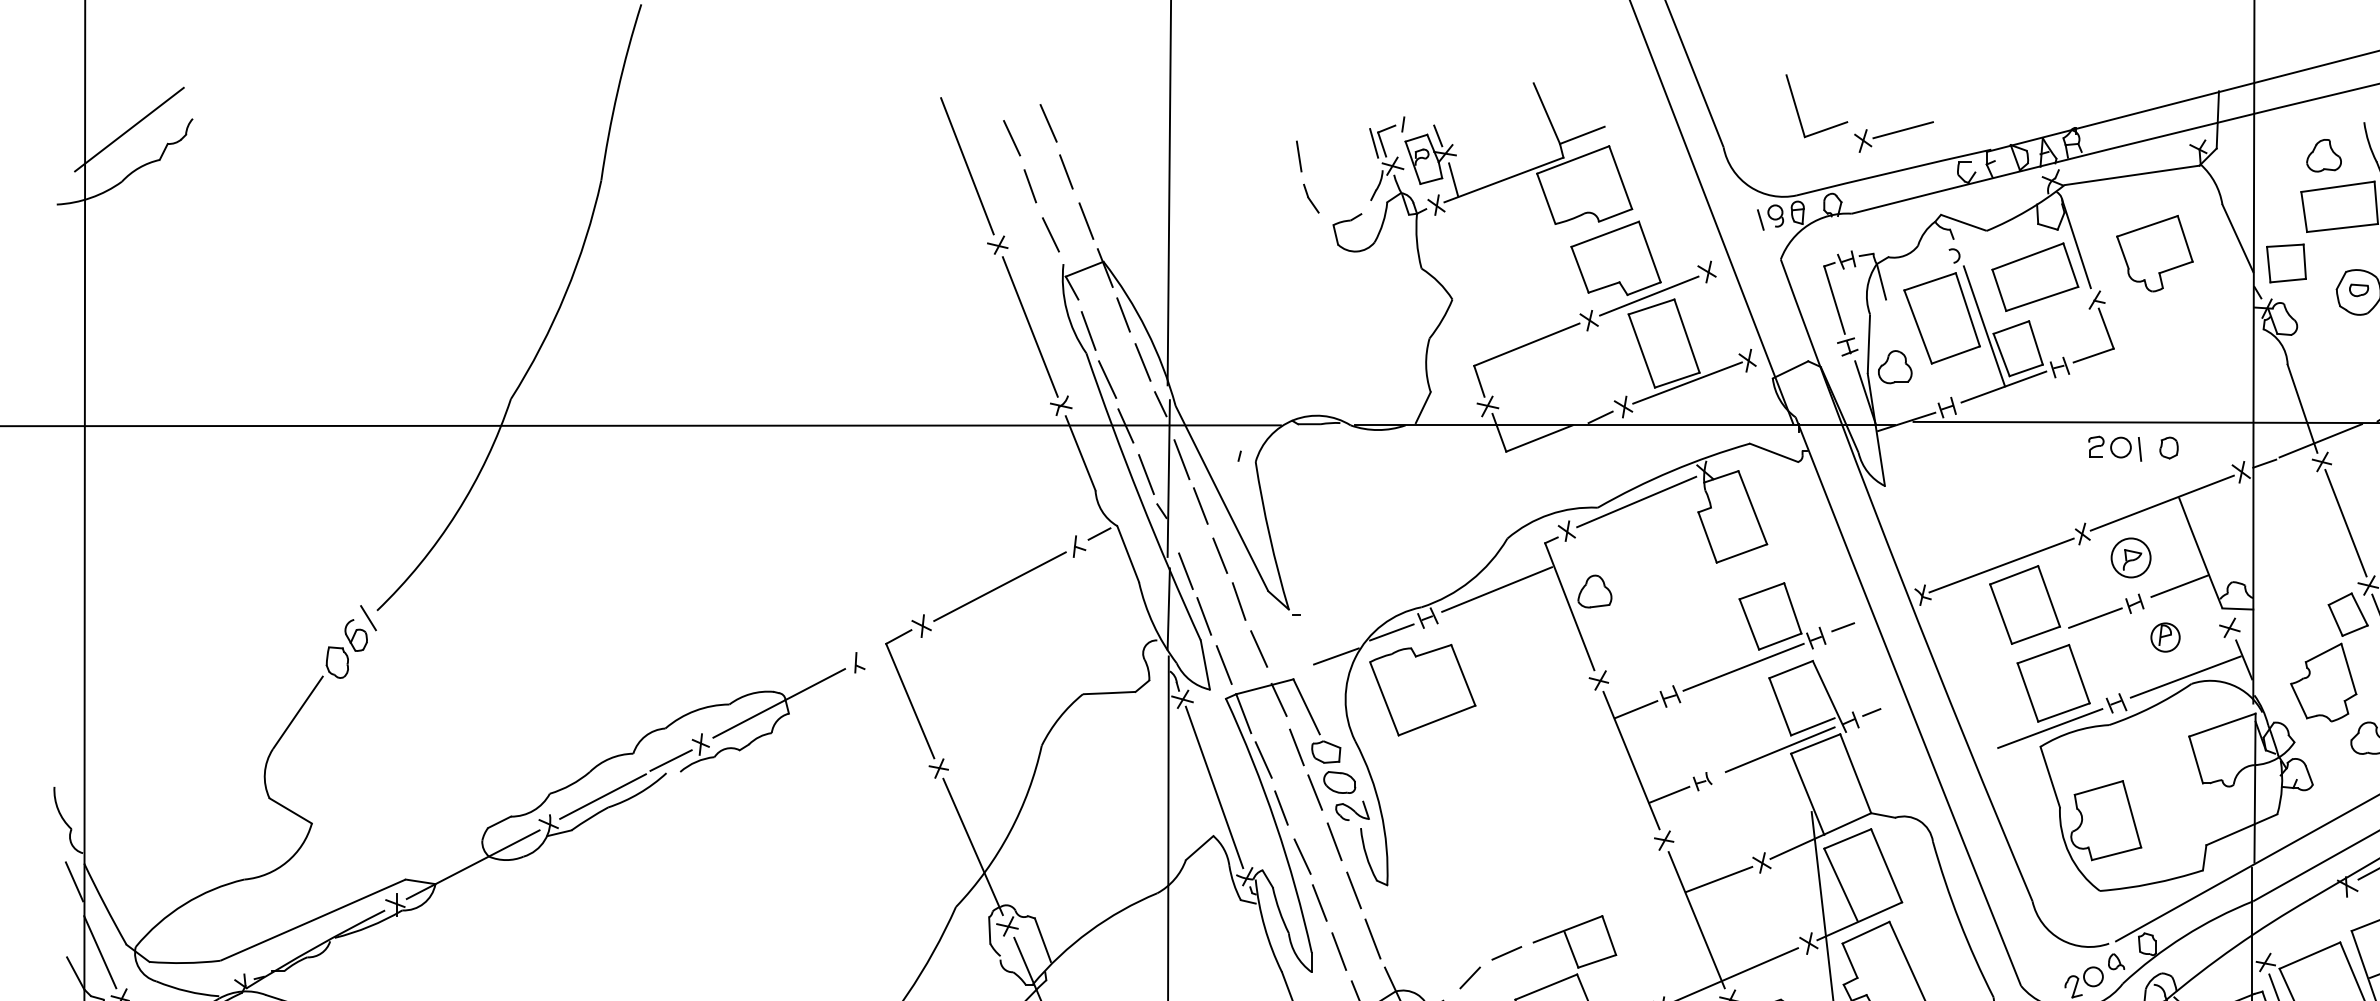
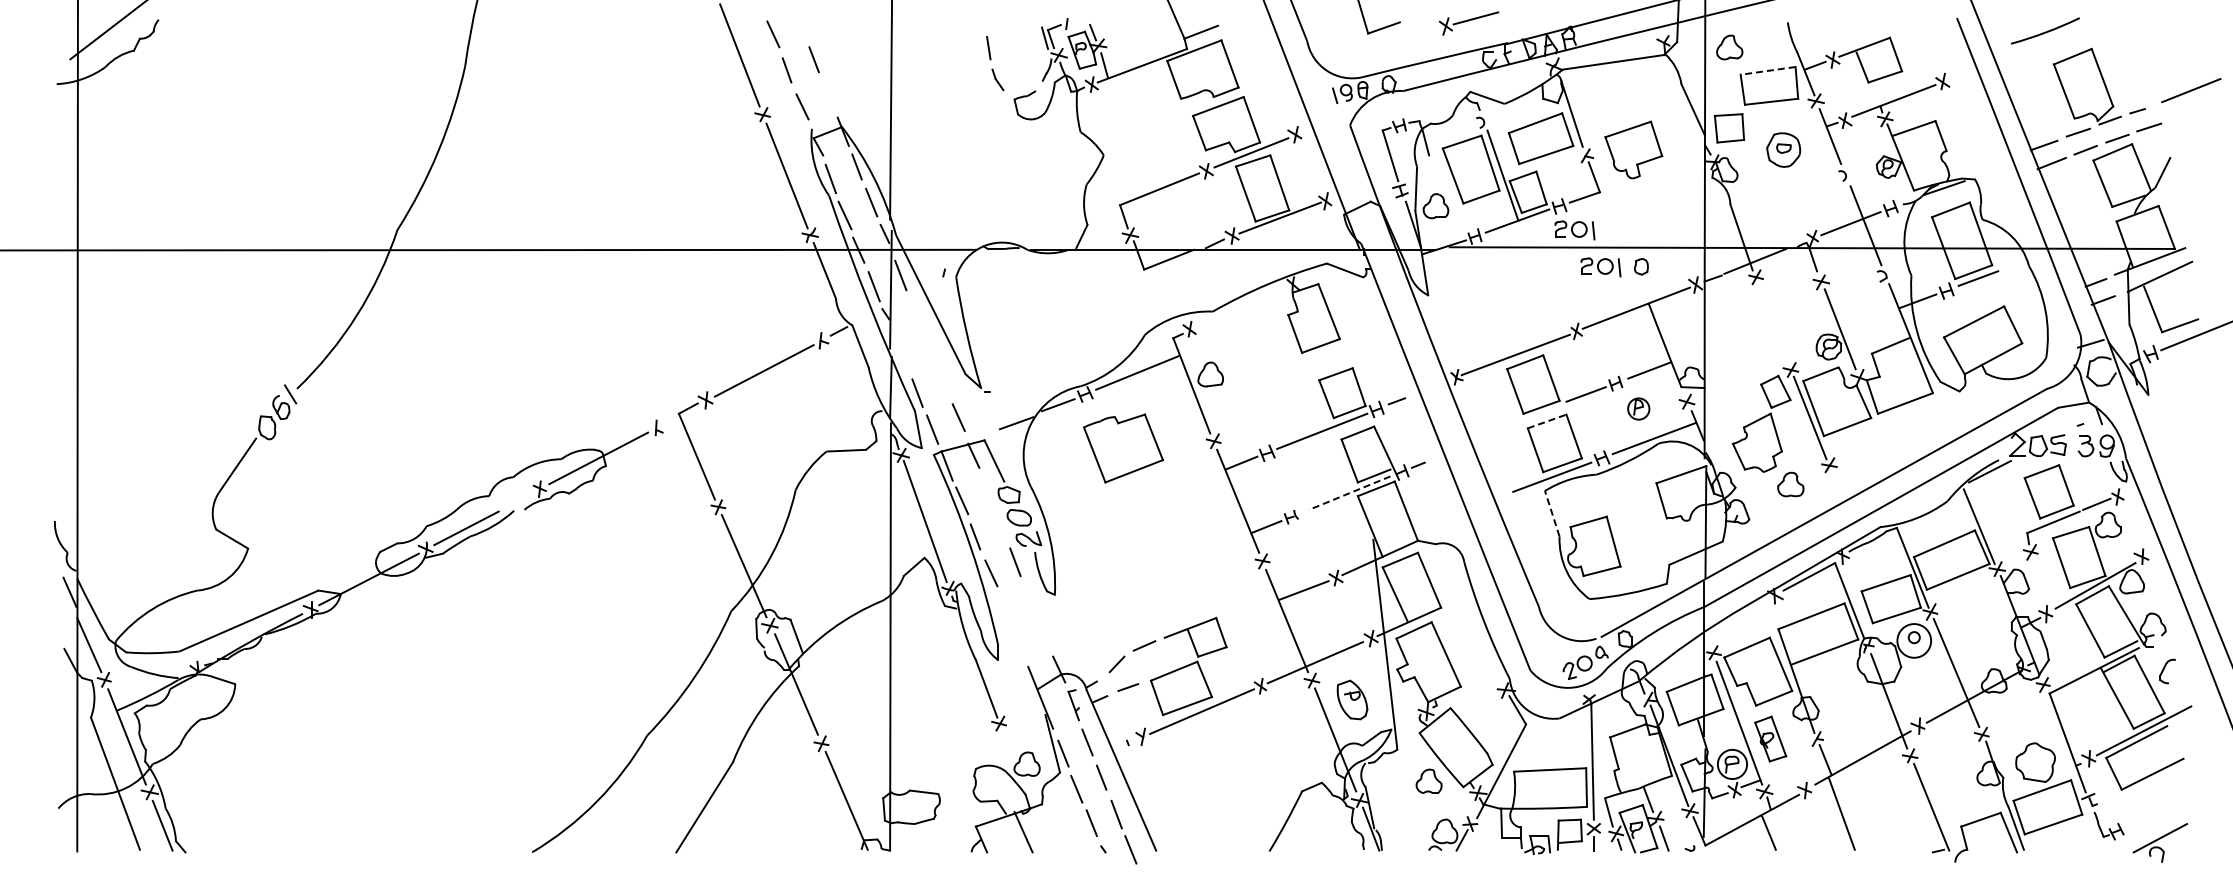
line: (1048, 122) -> (800, 22), removed
part: (1894, 137) -> (1469, 23), moved
part: (2323, 155) -> (1729, 47), moved
line: (2338, 186) -> (1768, 70), solid -> dashed
line: (1086, 220) -> (829, 96), removed
part: (2154, 252) -> (1633, 149), moved
part: (2079, 399) -> (1574, 230), added
line: (1636, 502) -> (1241, 307), removed
line: (1200, 506) -> (914, 310), removed
line: (2345, 523) -> (1773, 323), removed
line: (1220, 555) -> (929, 347), removed
part: (2130, 556) -> (1612, 348), removed
line: (1185, 570) -> (903, 358), removed
line: (1238, 600) -> (943, 381), removed
line: (2043, 654) -> (1547, 421), solid -> dashed
part: (1422, 690) -> (1123, 448), moved
line: (1296, 747) -> (986, 491), removed
line: (1779, 750) -> (1349, 493), solid -> dashed
line: (670, 760) -> (517, 501), removed
line: (2050, 776) -> (1552, 513), solid -> dashed
line: (1314, 792) -> (1000, 525), removed
line: (1353, 890) -> (1029, 598), removed
line: (1320, 902) -> (1004, 607), removed
line: (1372, 938) -> (1043, 634), removed
line: (1338, 951) -> (1018, 644), removed

